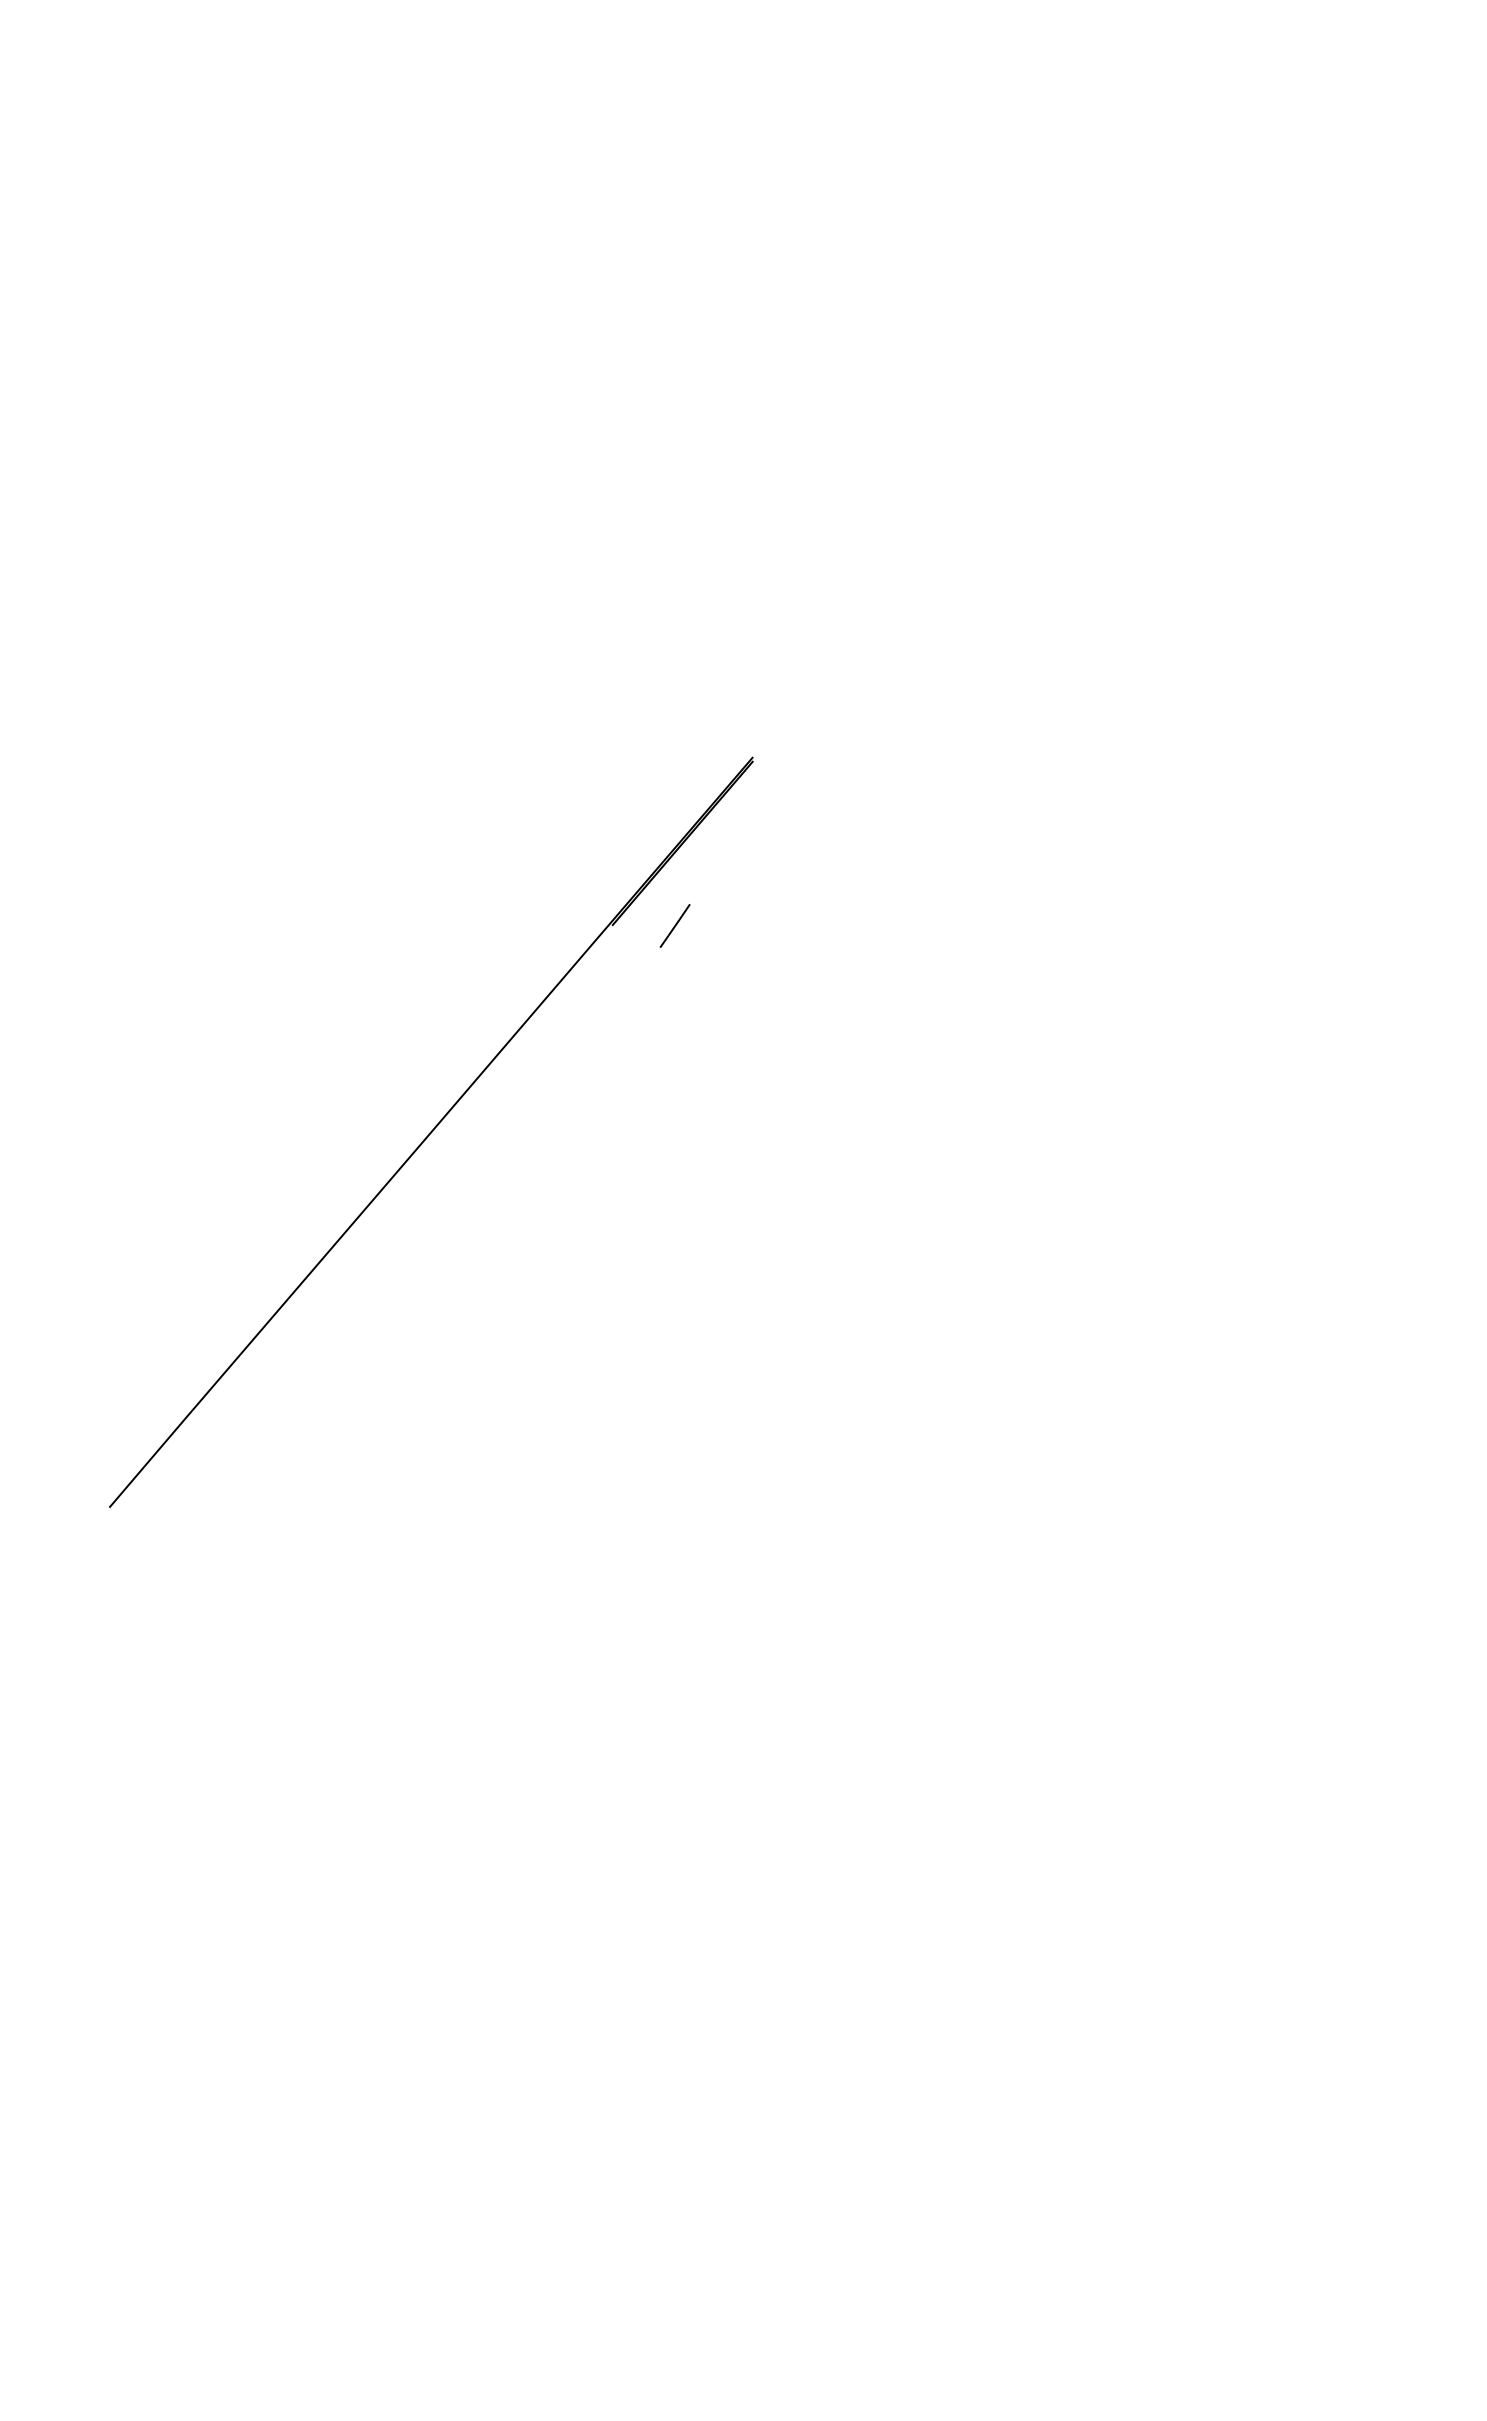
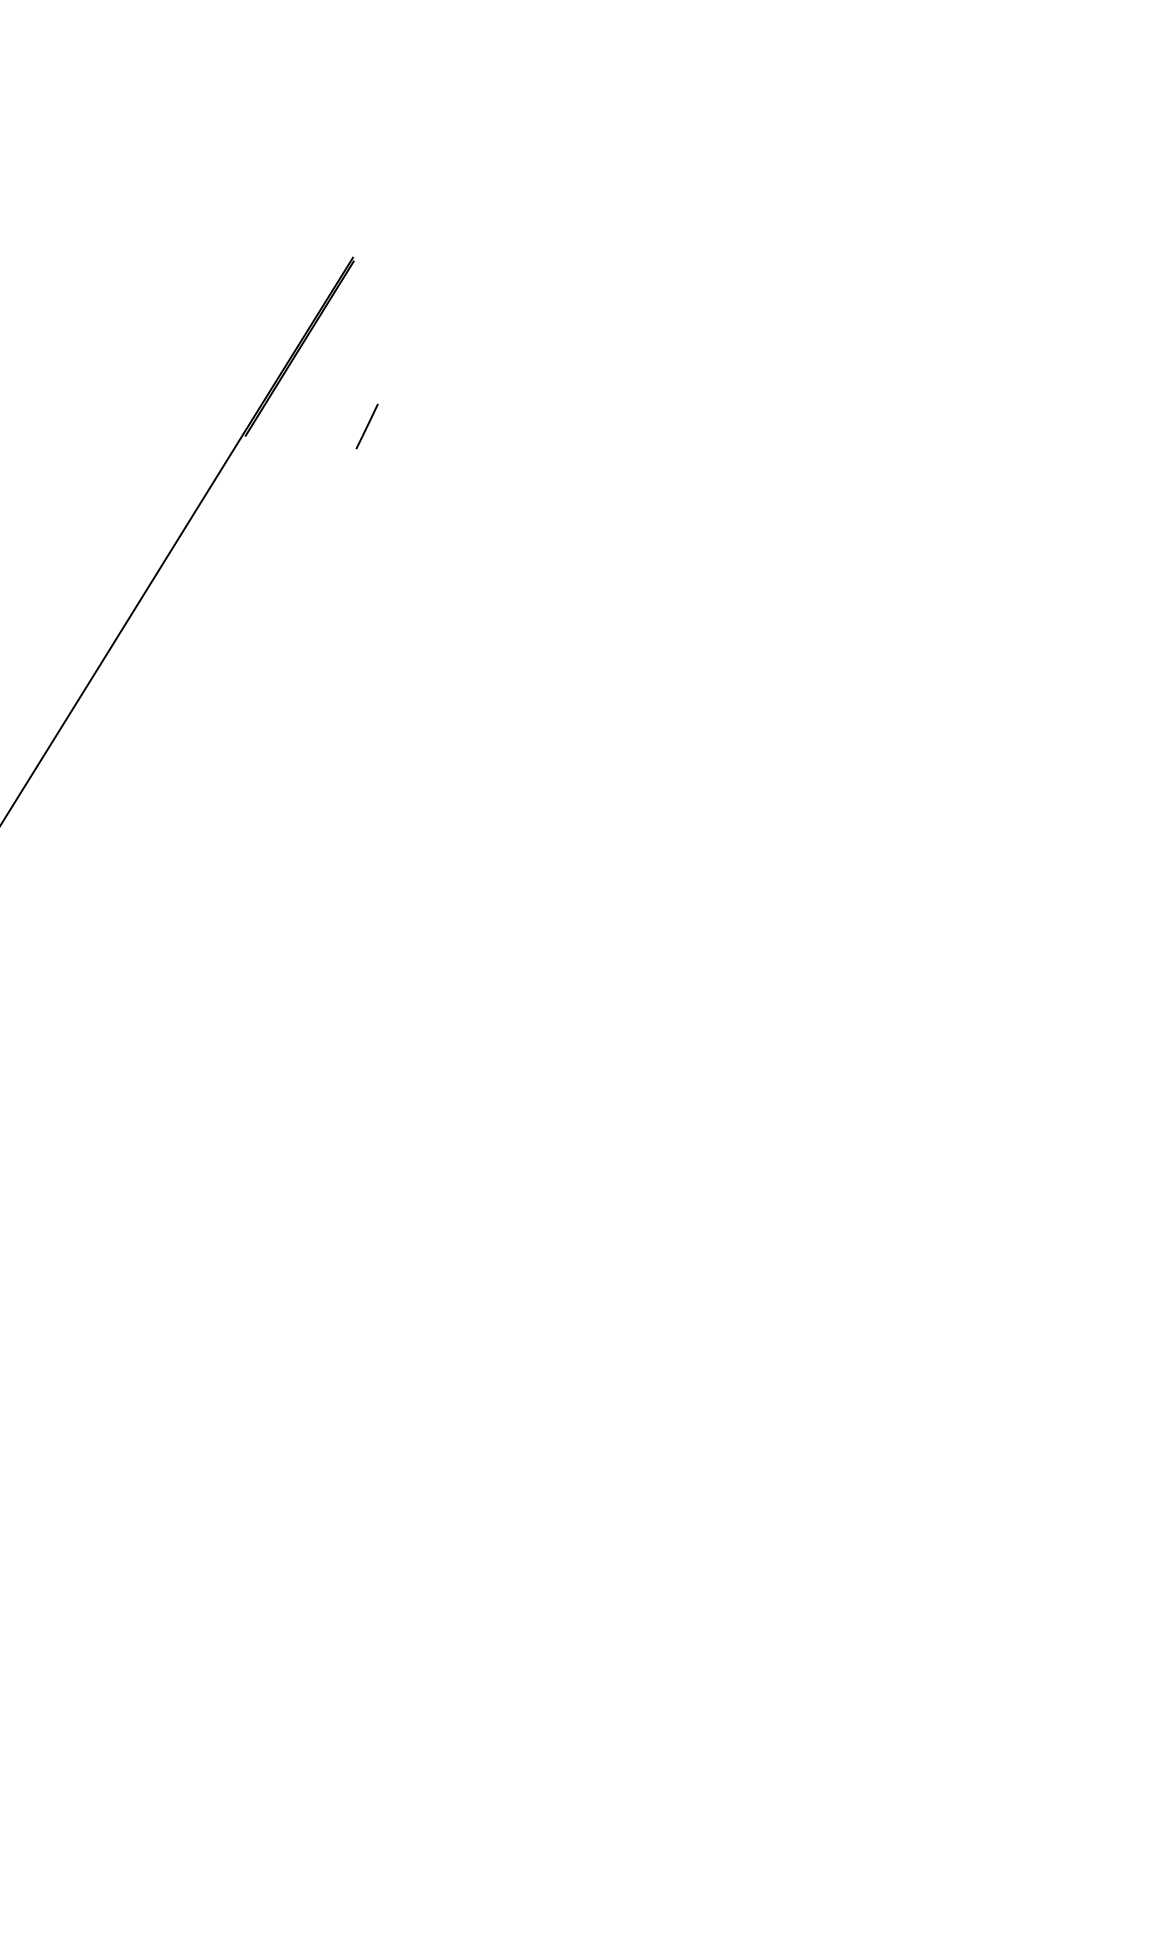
line: (674, 925) -> (366, 426), moved

